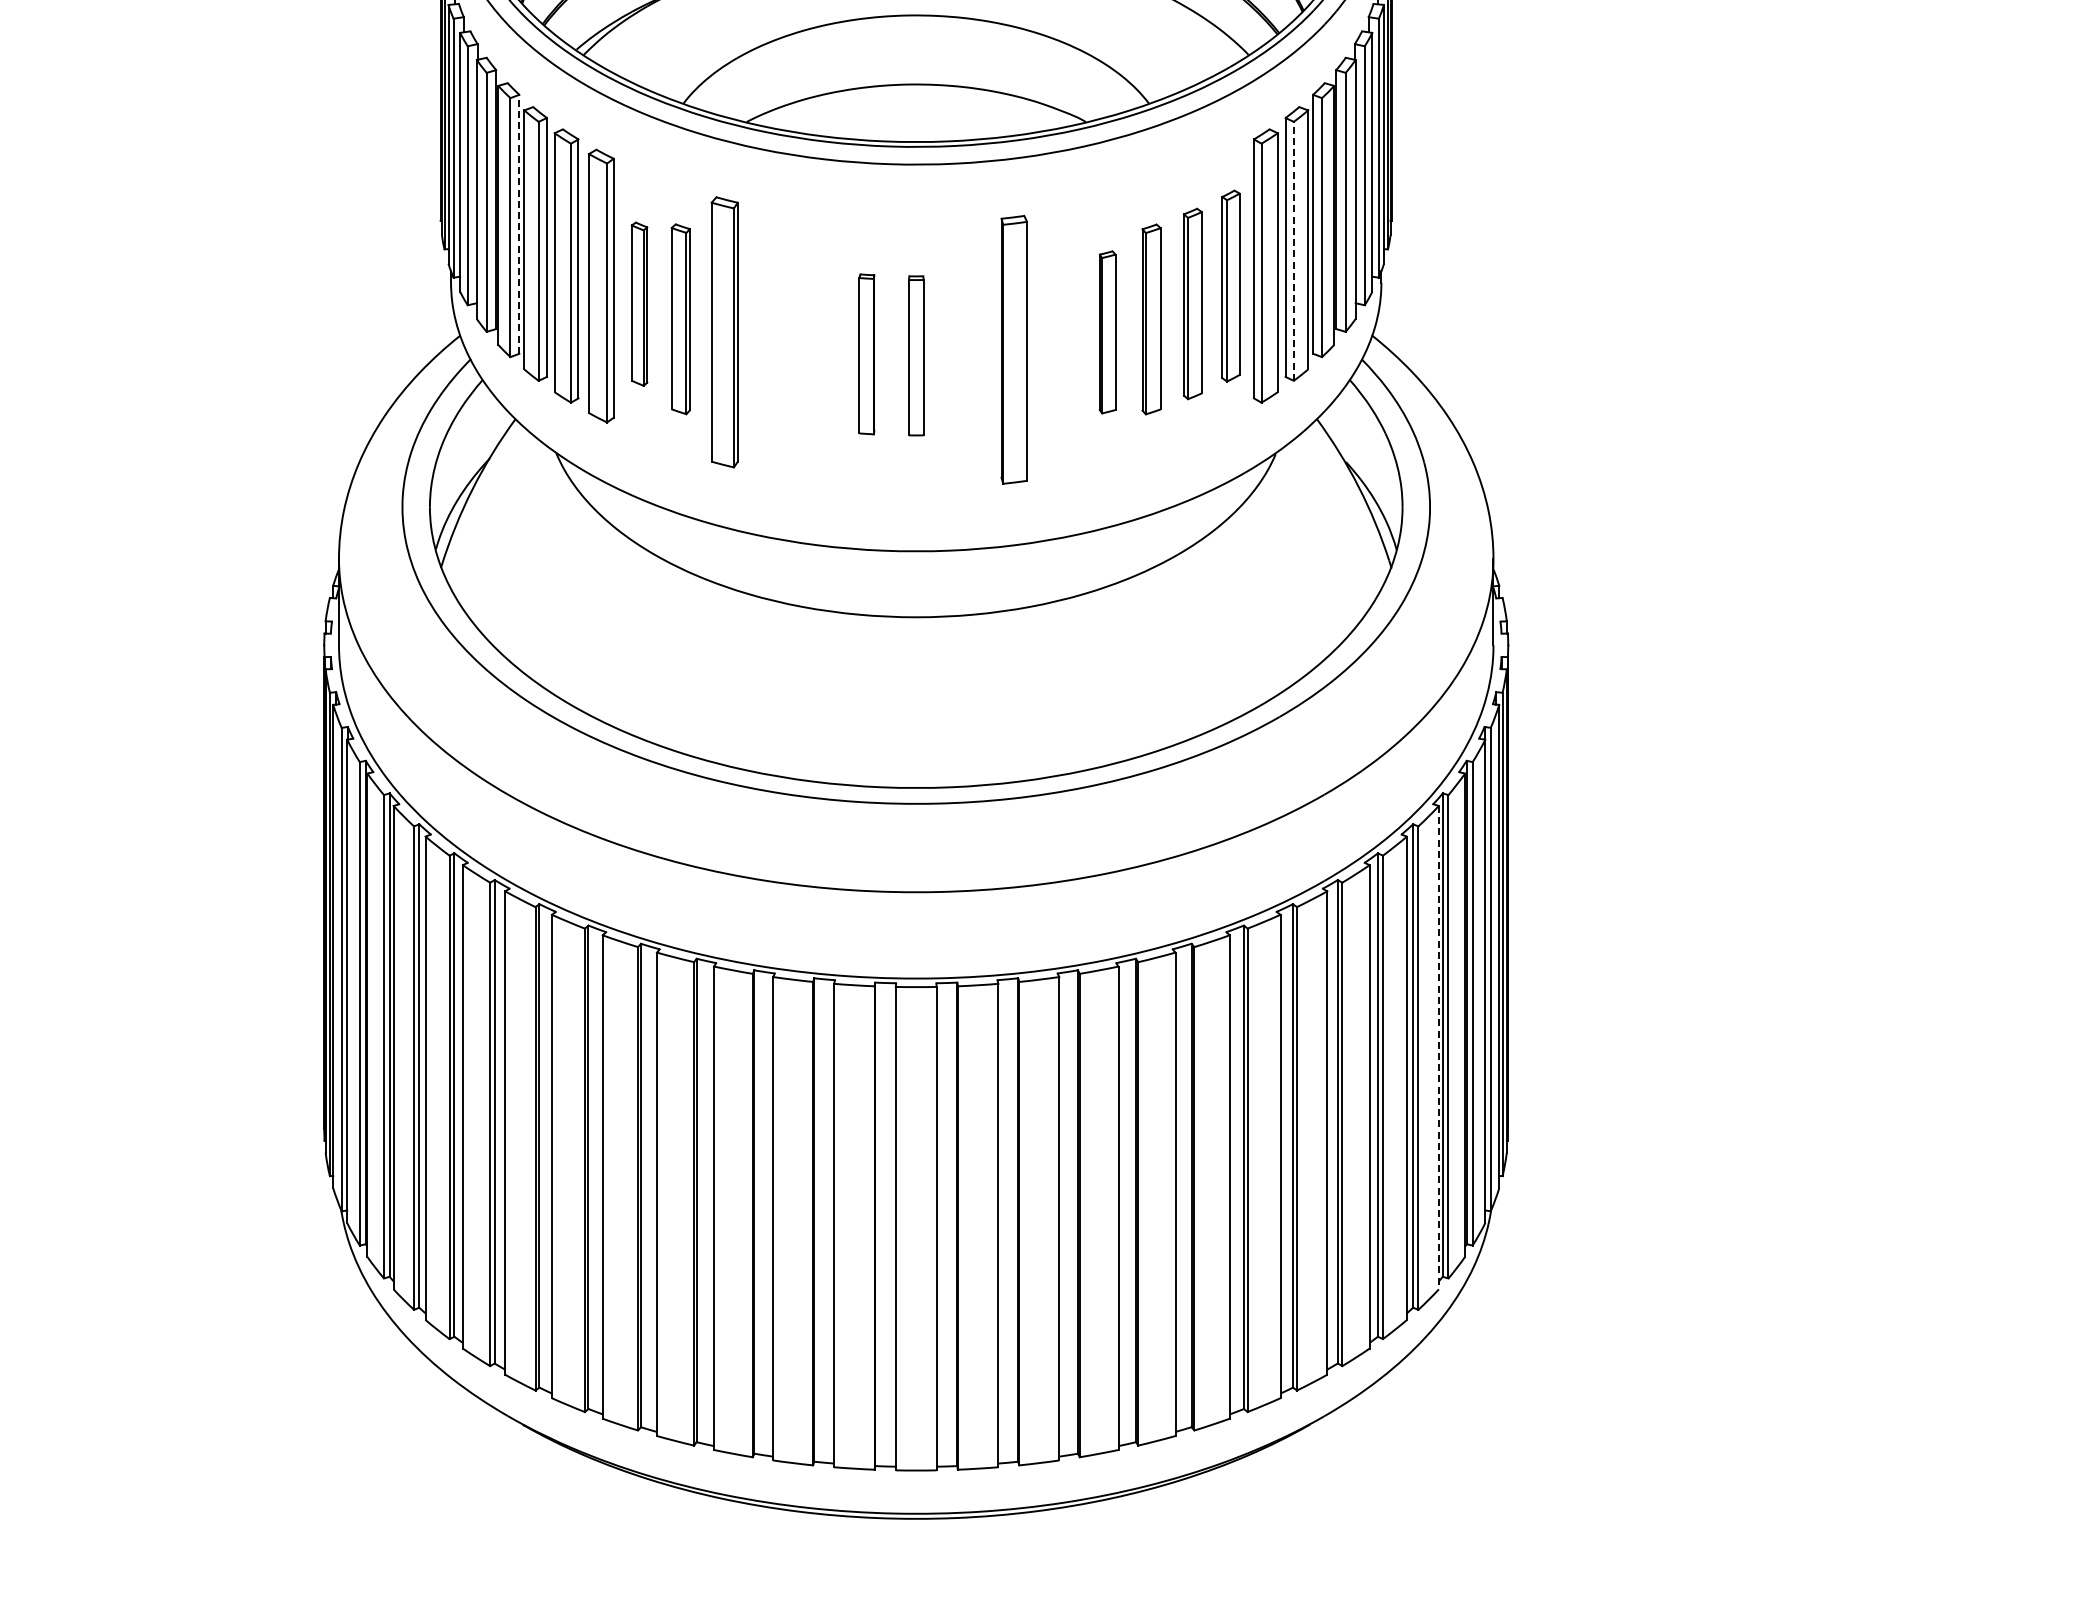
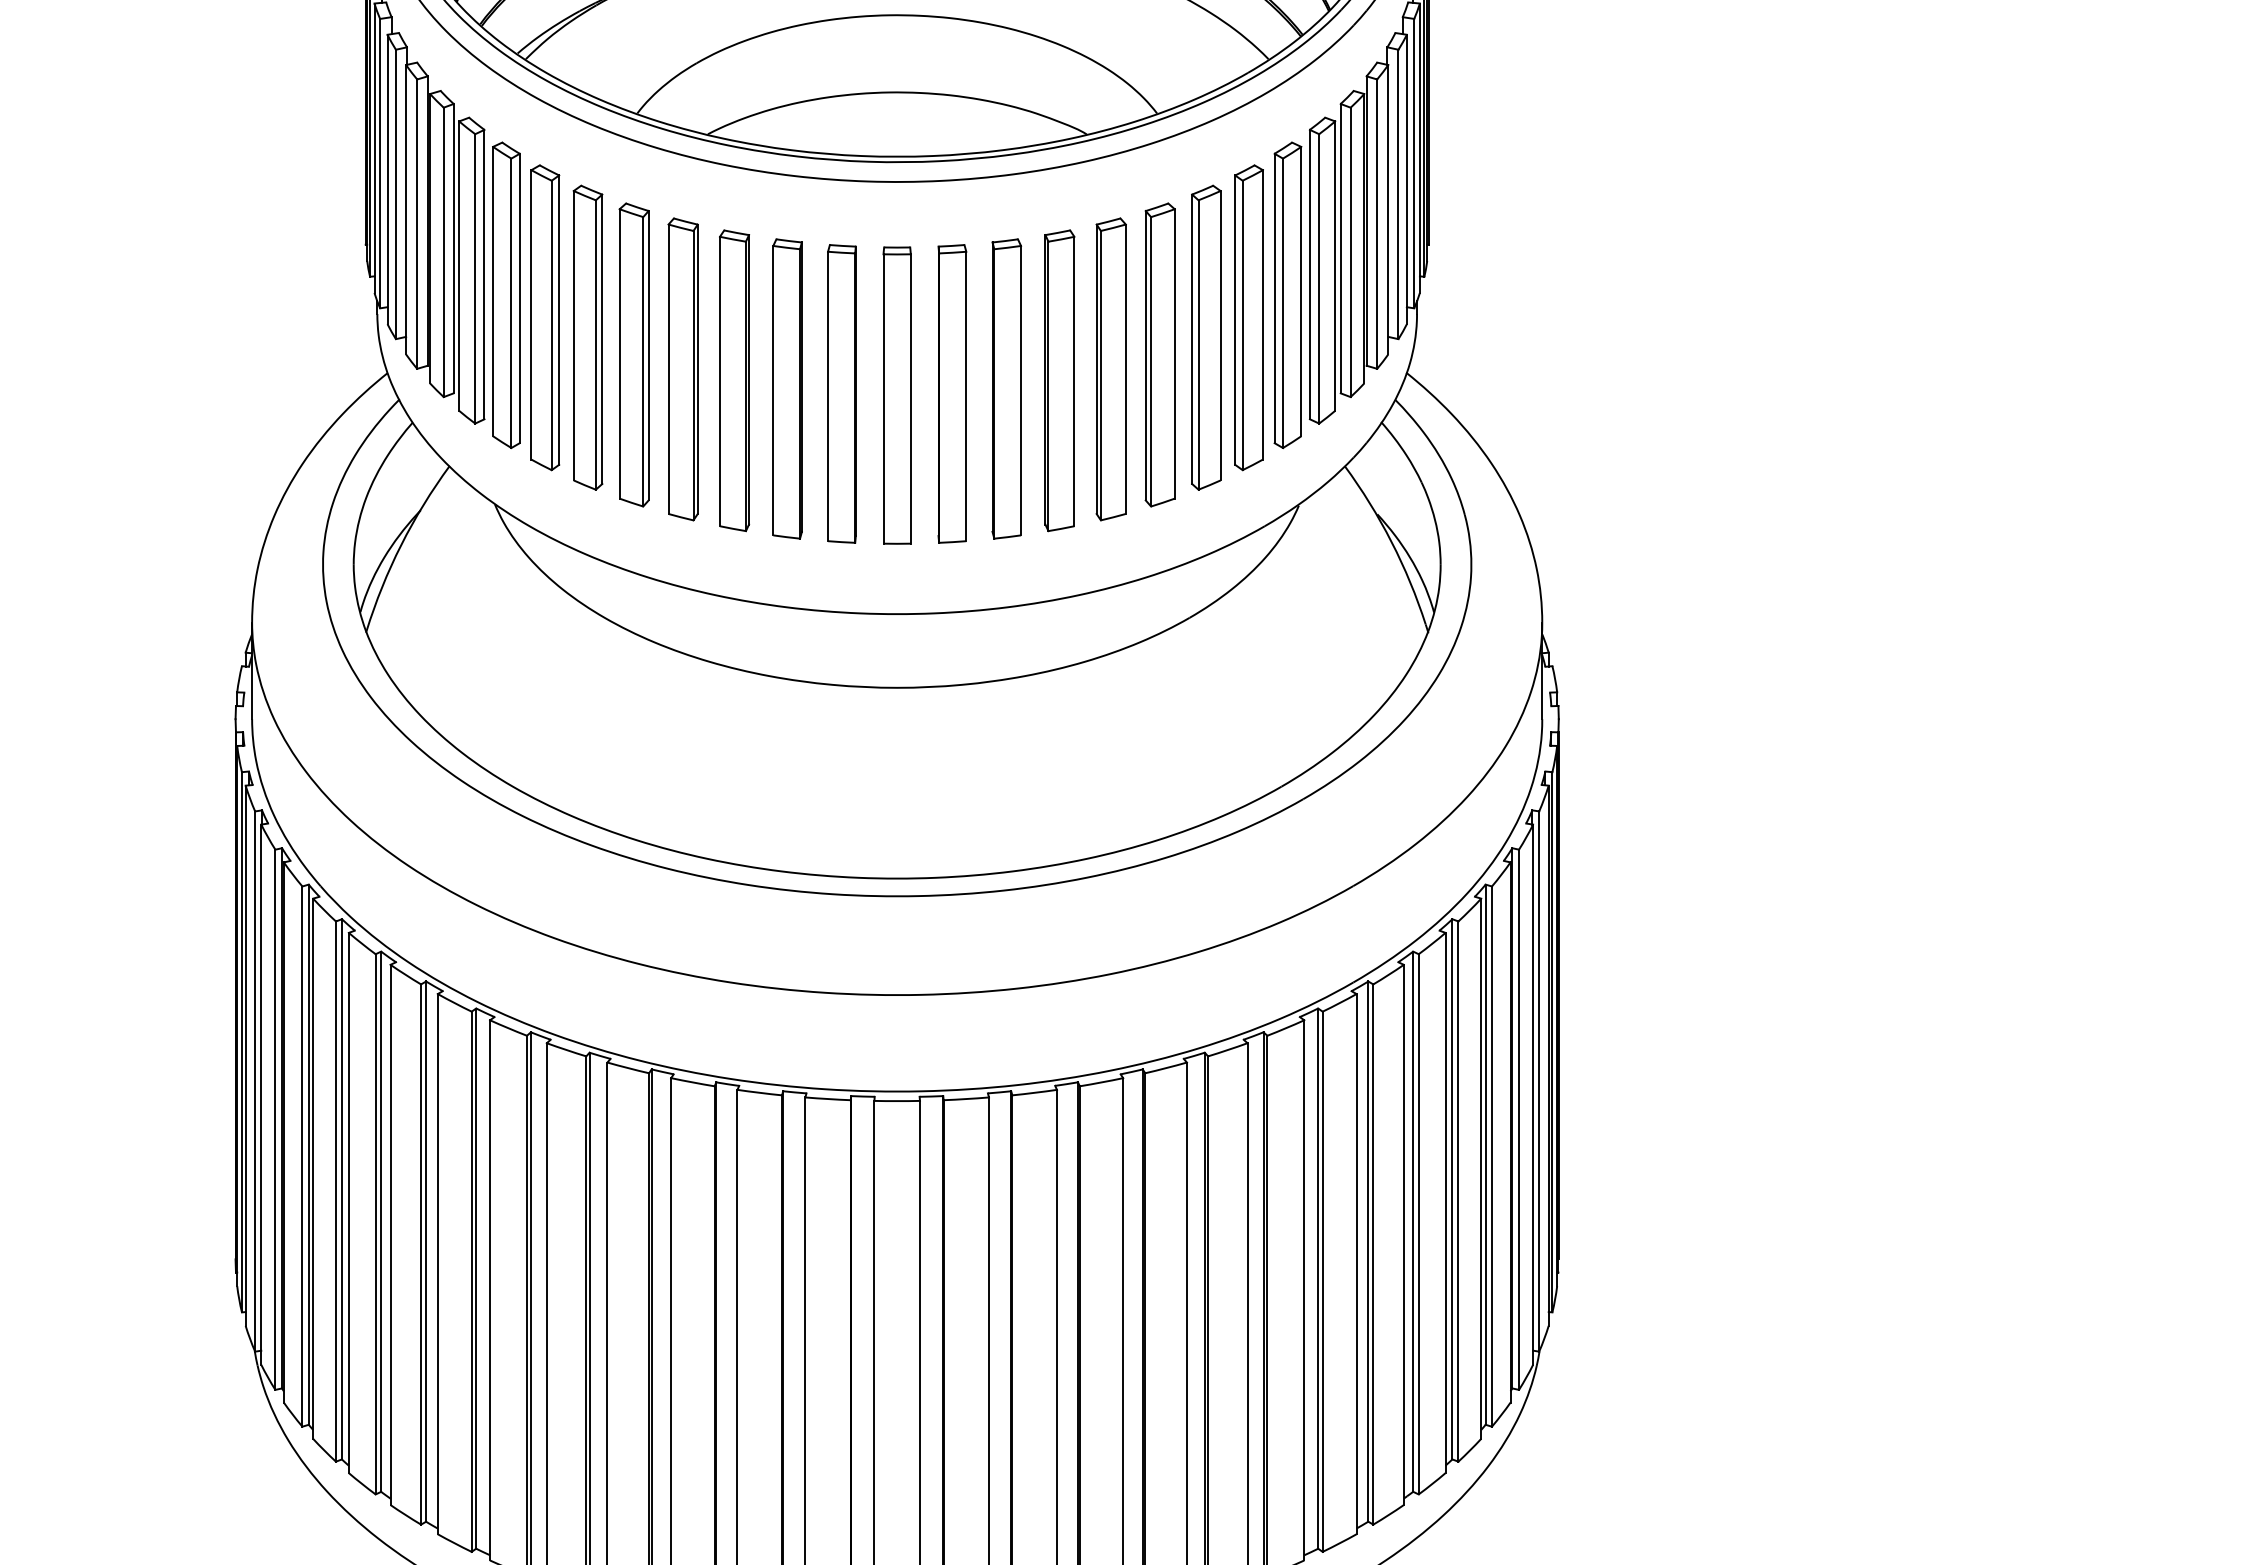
line: (519, 223) -> (453, 247), dashed -> solid
line: (1293, 250) -> (1318, 277), dashed -> solid
part: (1230, 285) -> (1248, 317), size x1.43
part: (1192, 303) -> (1205, 337), size x1.43
part: (639, 304) -> (587, 338), size x1.67
part: (680, 318) -> (633, 353), size x1.43
part: (1151, 319) -> (1160, 355), size x1.43
part: (1107, 332) -> (1110, 369), size x1.67
part: (770, 342) -> (734, 380), added
part: (1061, 342) -> (1059, 380), added
part: (817, 349) -> (786, 388), added
part: (866, 354) -> (841, 394), size x1.67
part: (965, 354) -> (952, 394), added
part: (916, 355) -> (897, 395), size x1.67
line: (1438, 1047) -> (1480, 1168), dashed -> solid

